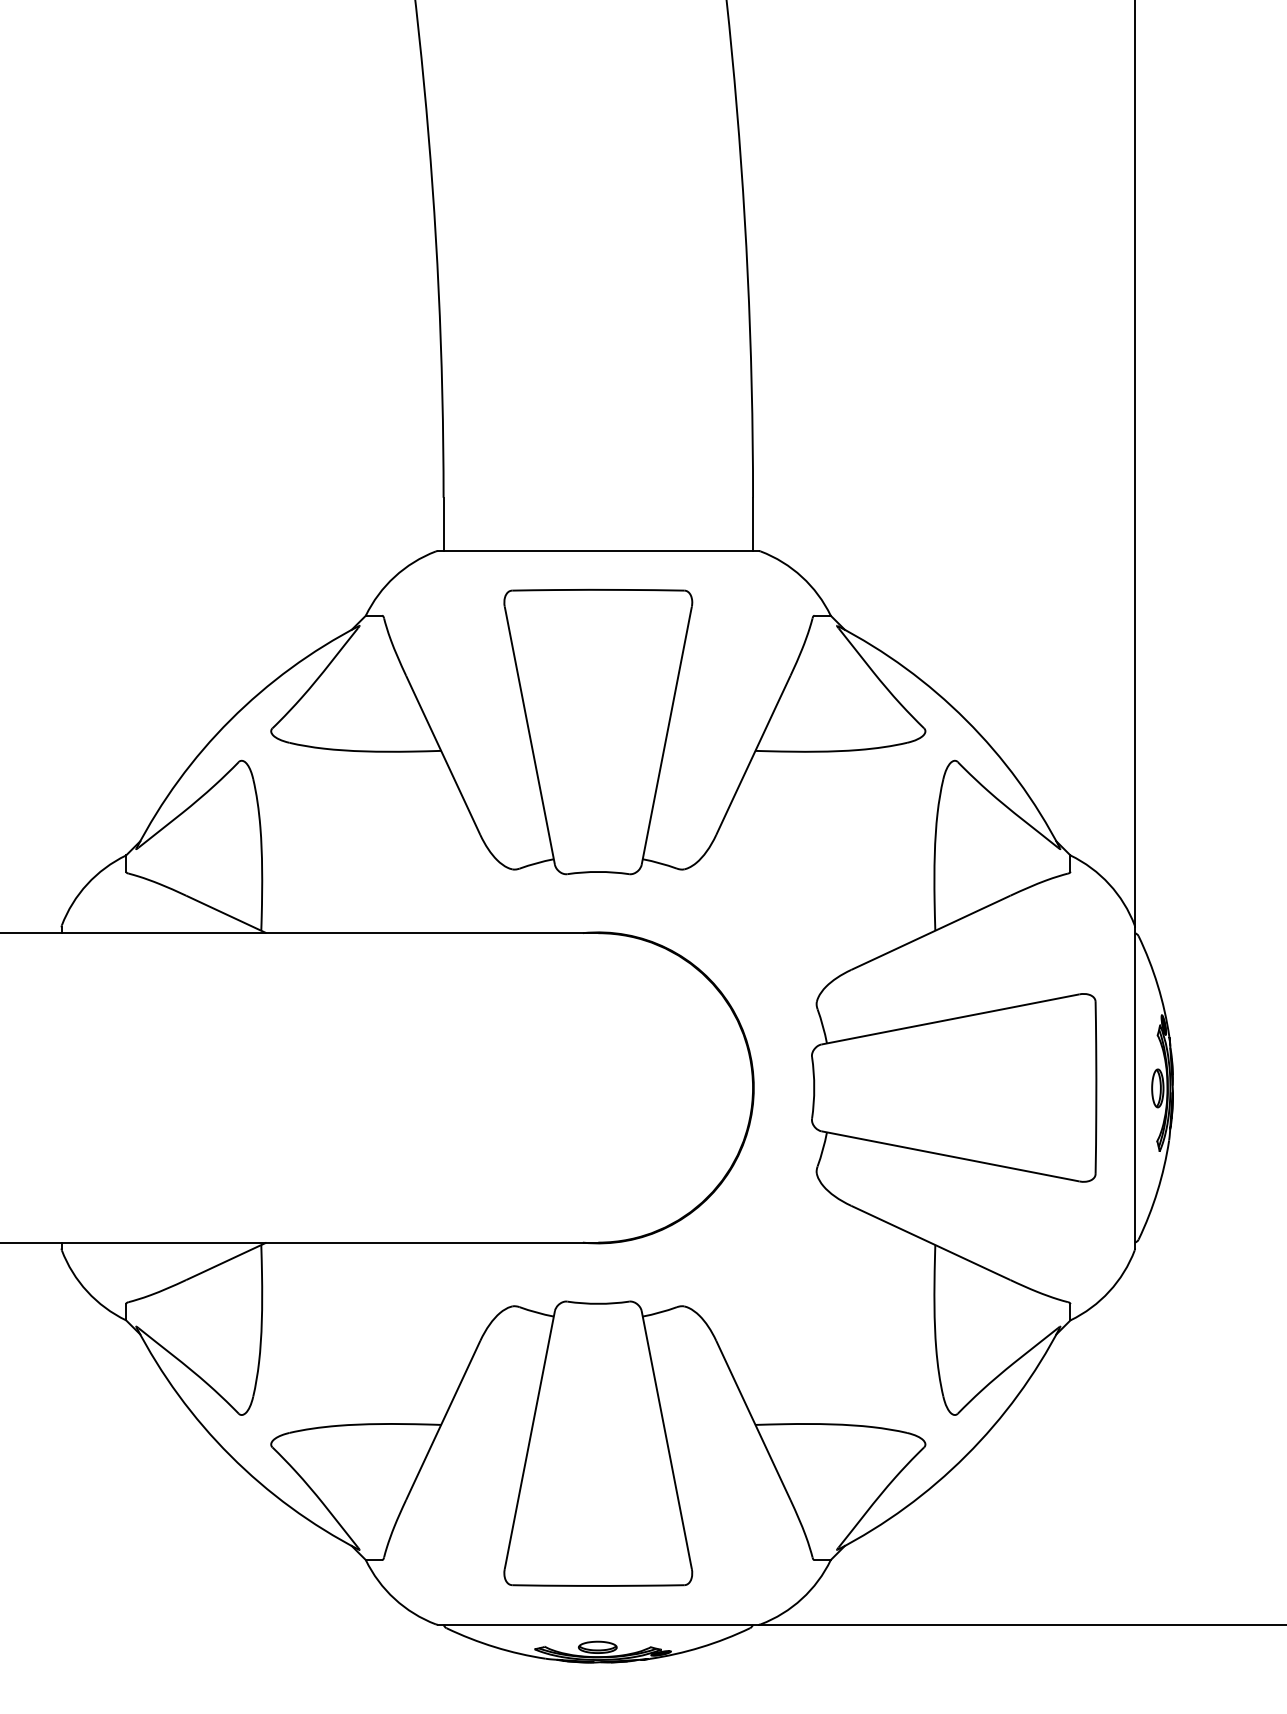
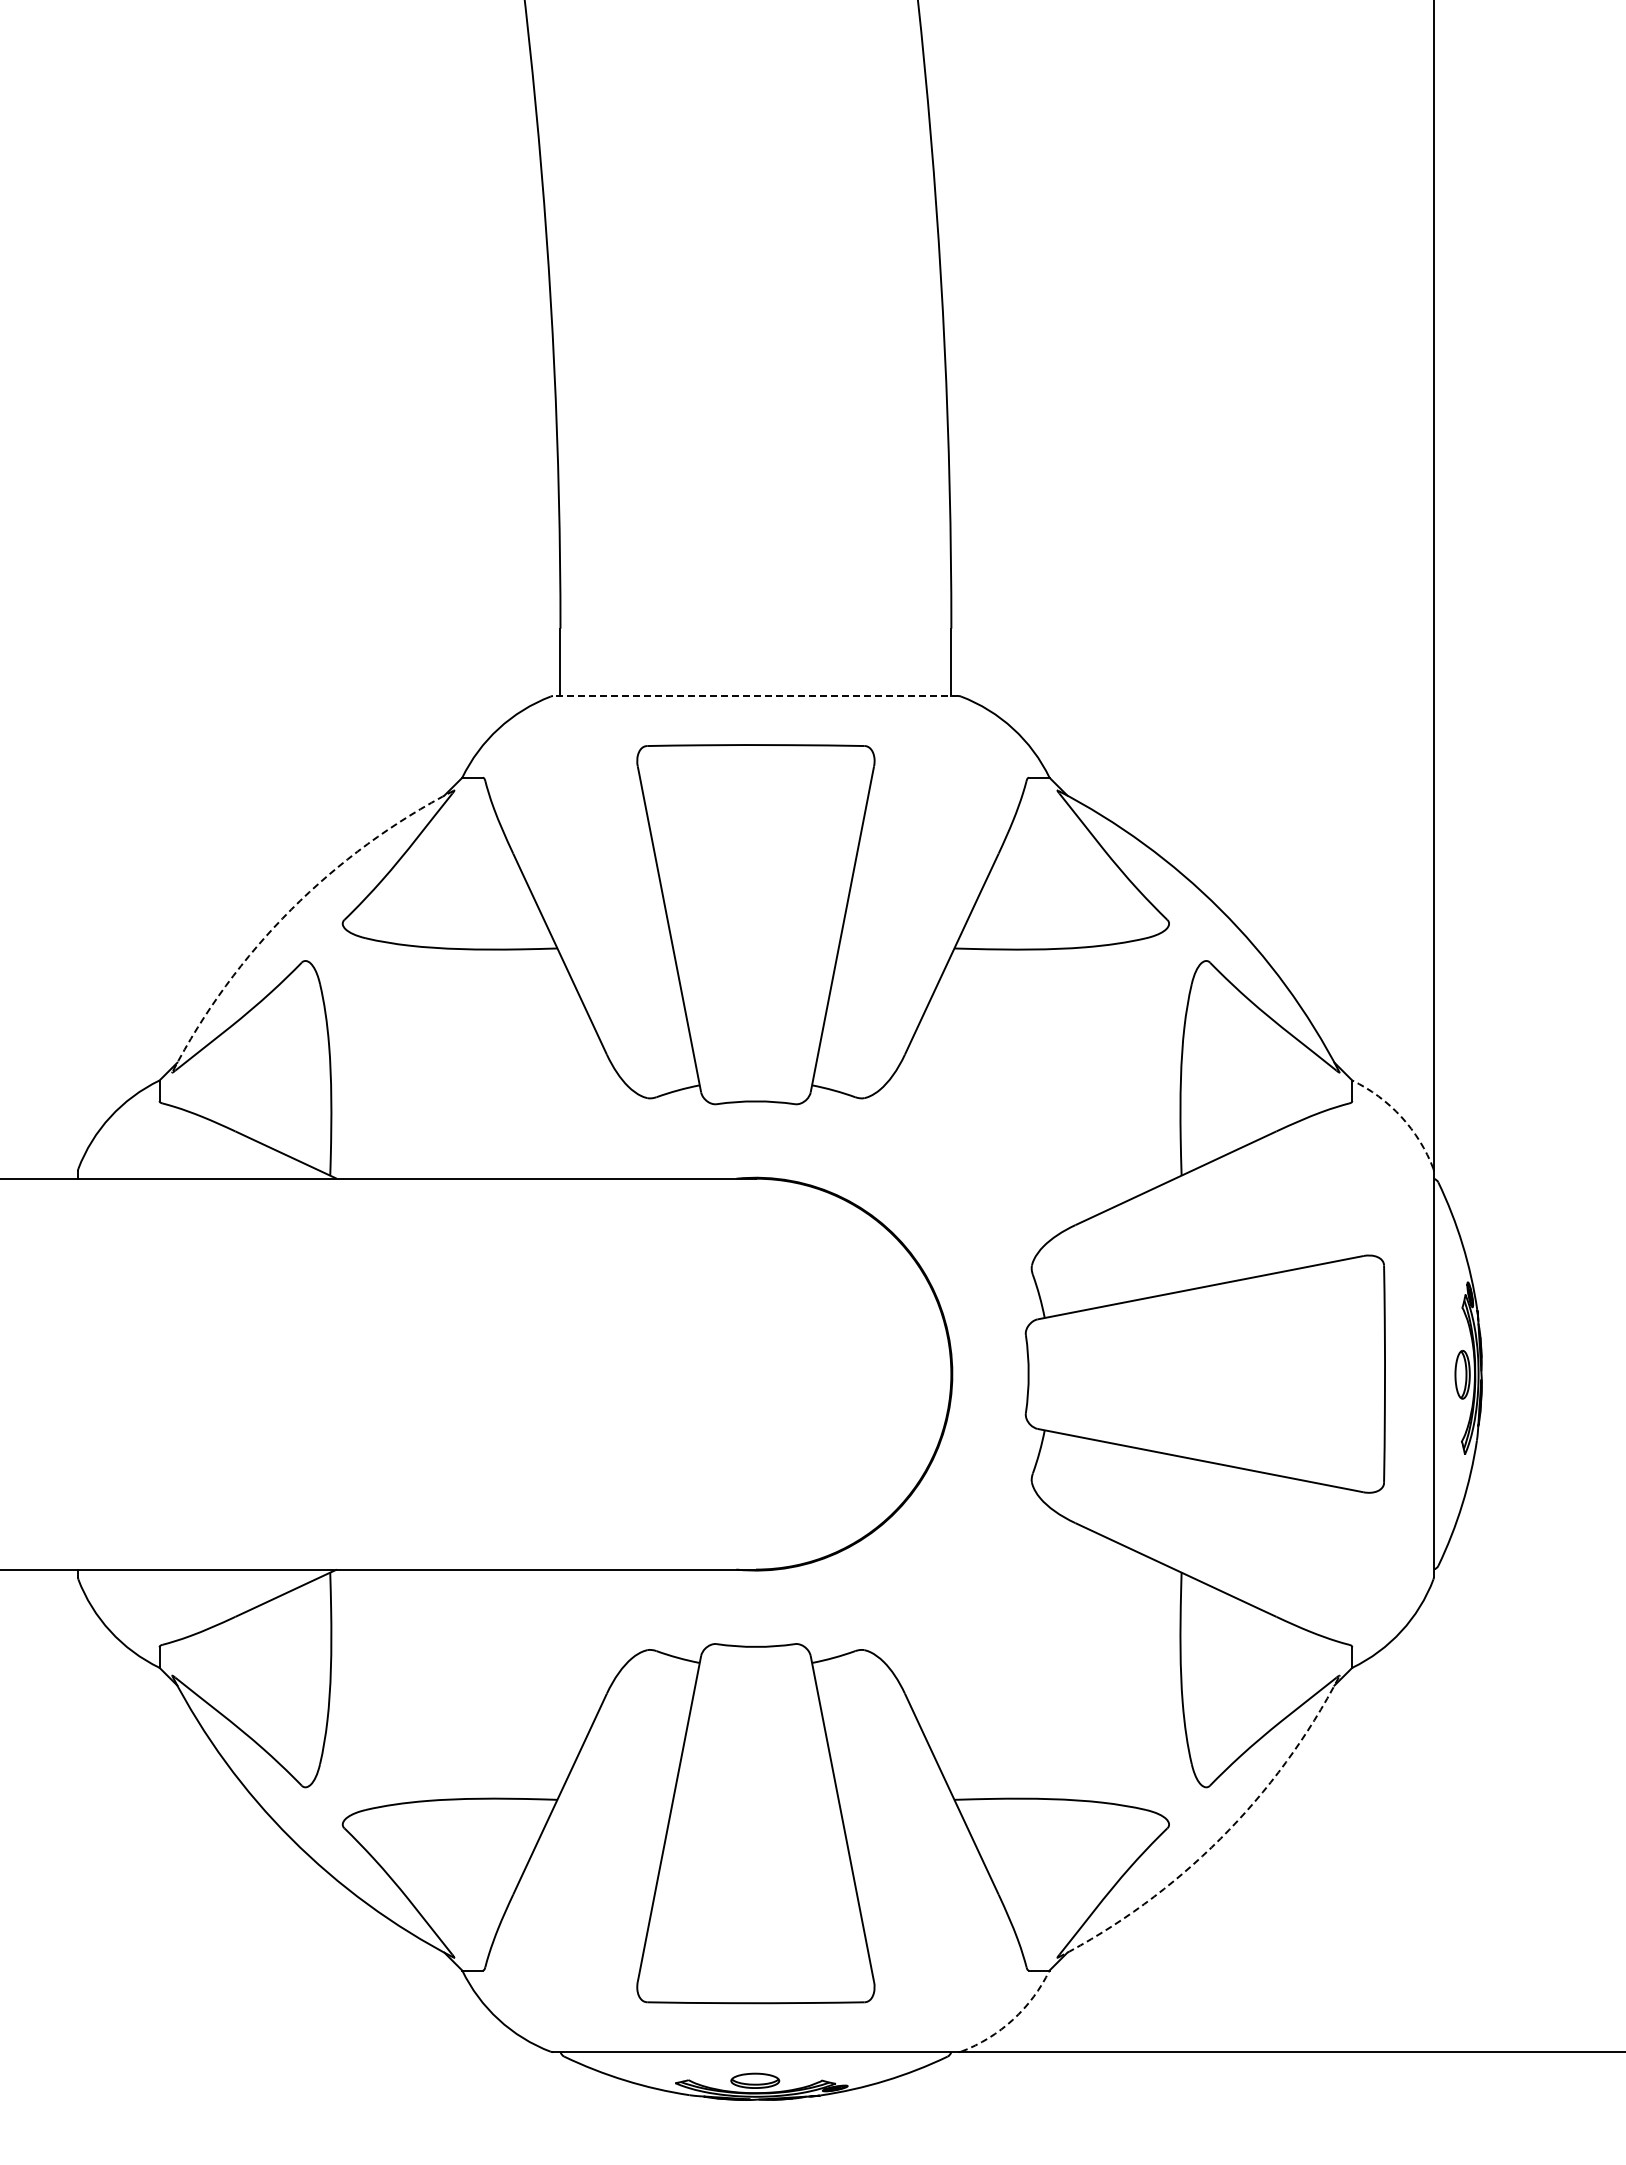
line: (597, 551) -> (755, 696), solid -> dashed
arc: (230, 720) -> (291, 909), solid -> dashed
arc: (1109, 883) -> (1401, 1116), solid -> dashed
arc: (966, 1455) -> (1220, 1838), solid -> dashed
arc: (802, 1598) -> (1013, 2019), solid -> dashed

